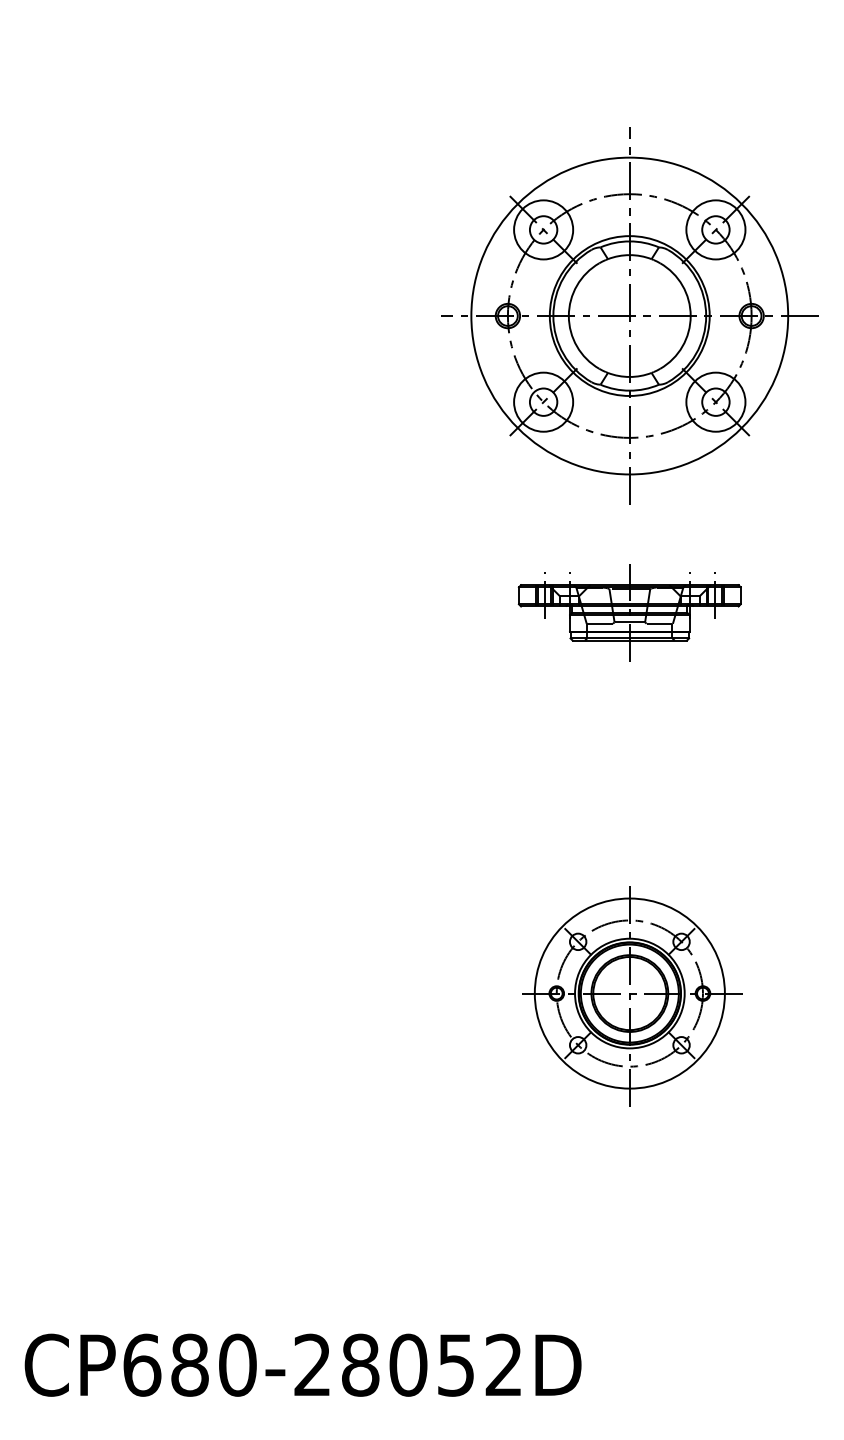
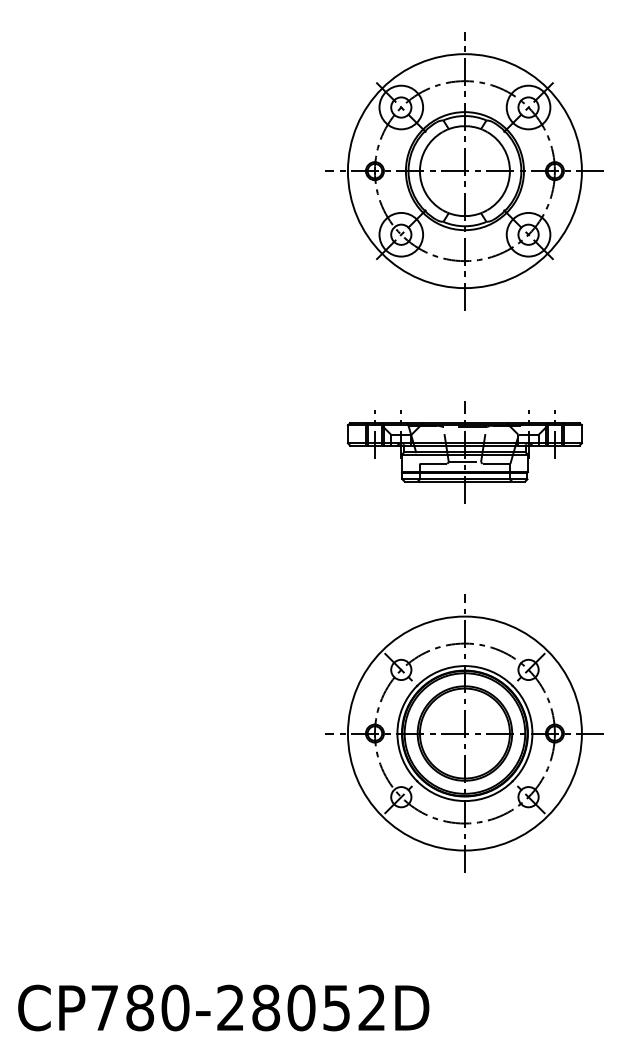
part: (629, 315) -> (464, 170), moved
part: (629, 612) -> (464, 452), size x1.43
part: (629, 993) -> (464, 733), size x1.67
text: (142, 1364) -> (105, 1007), CP680-28052D -> CP780-28052D

